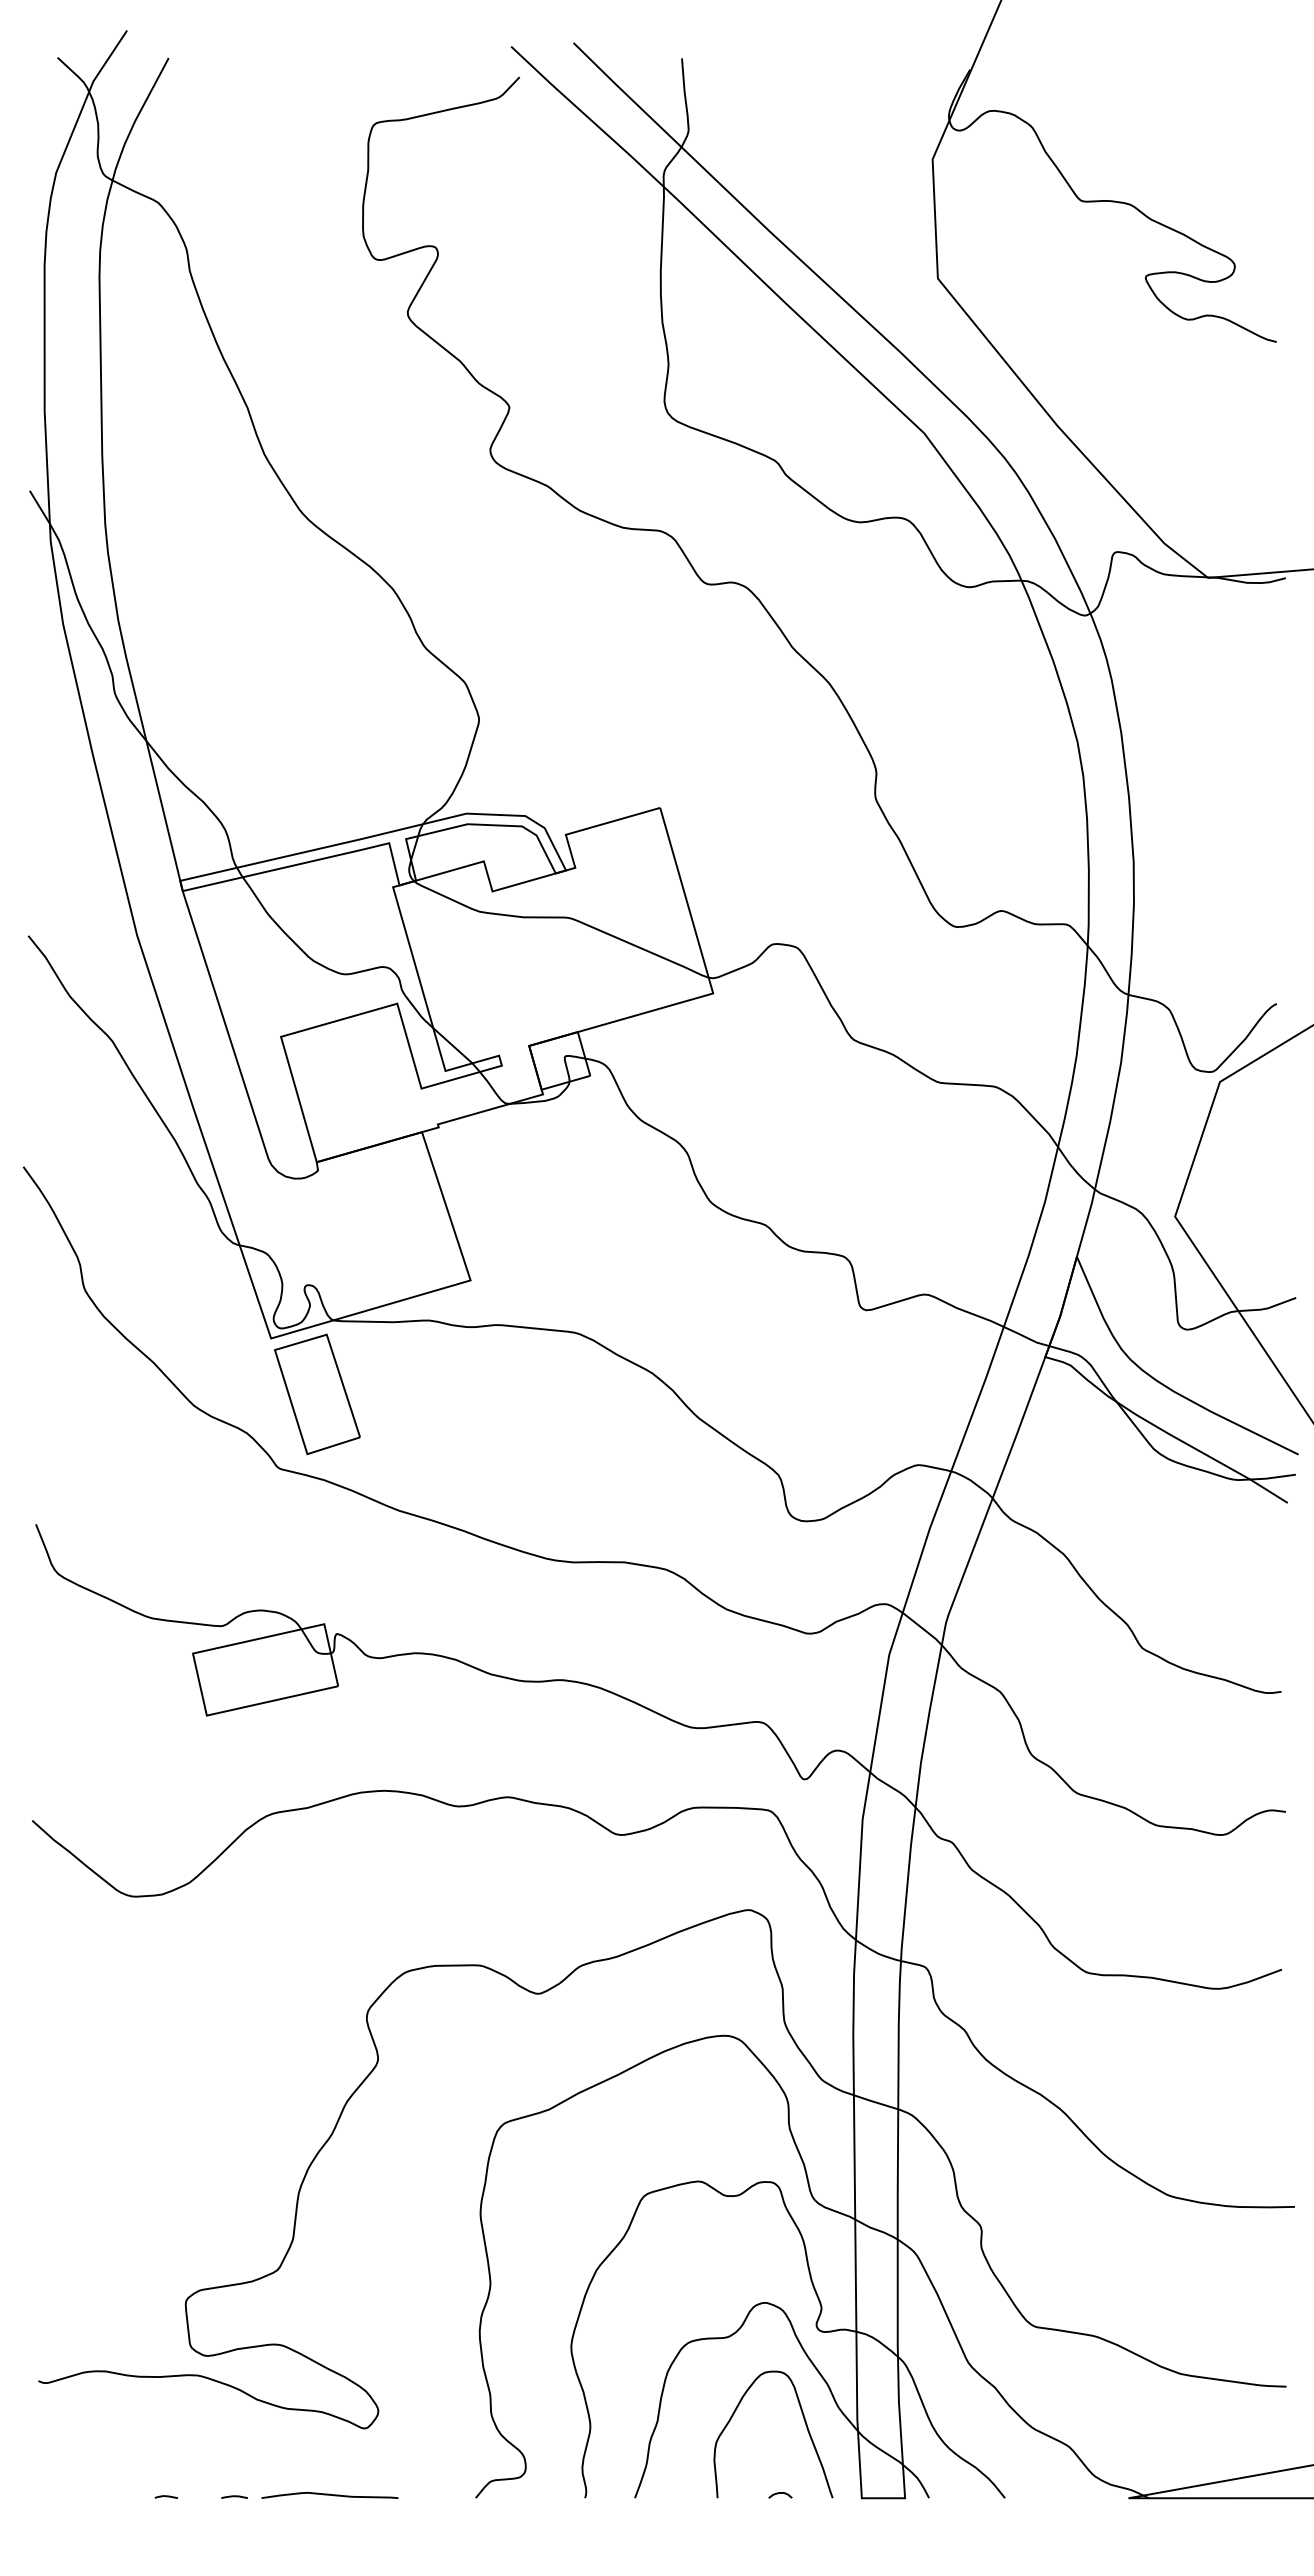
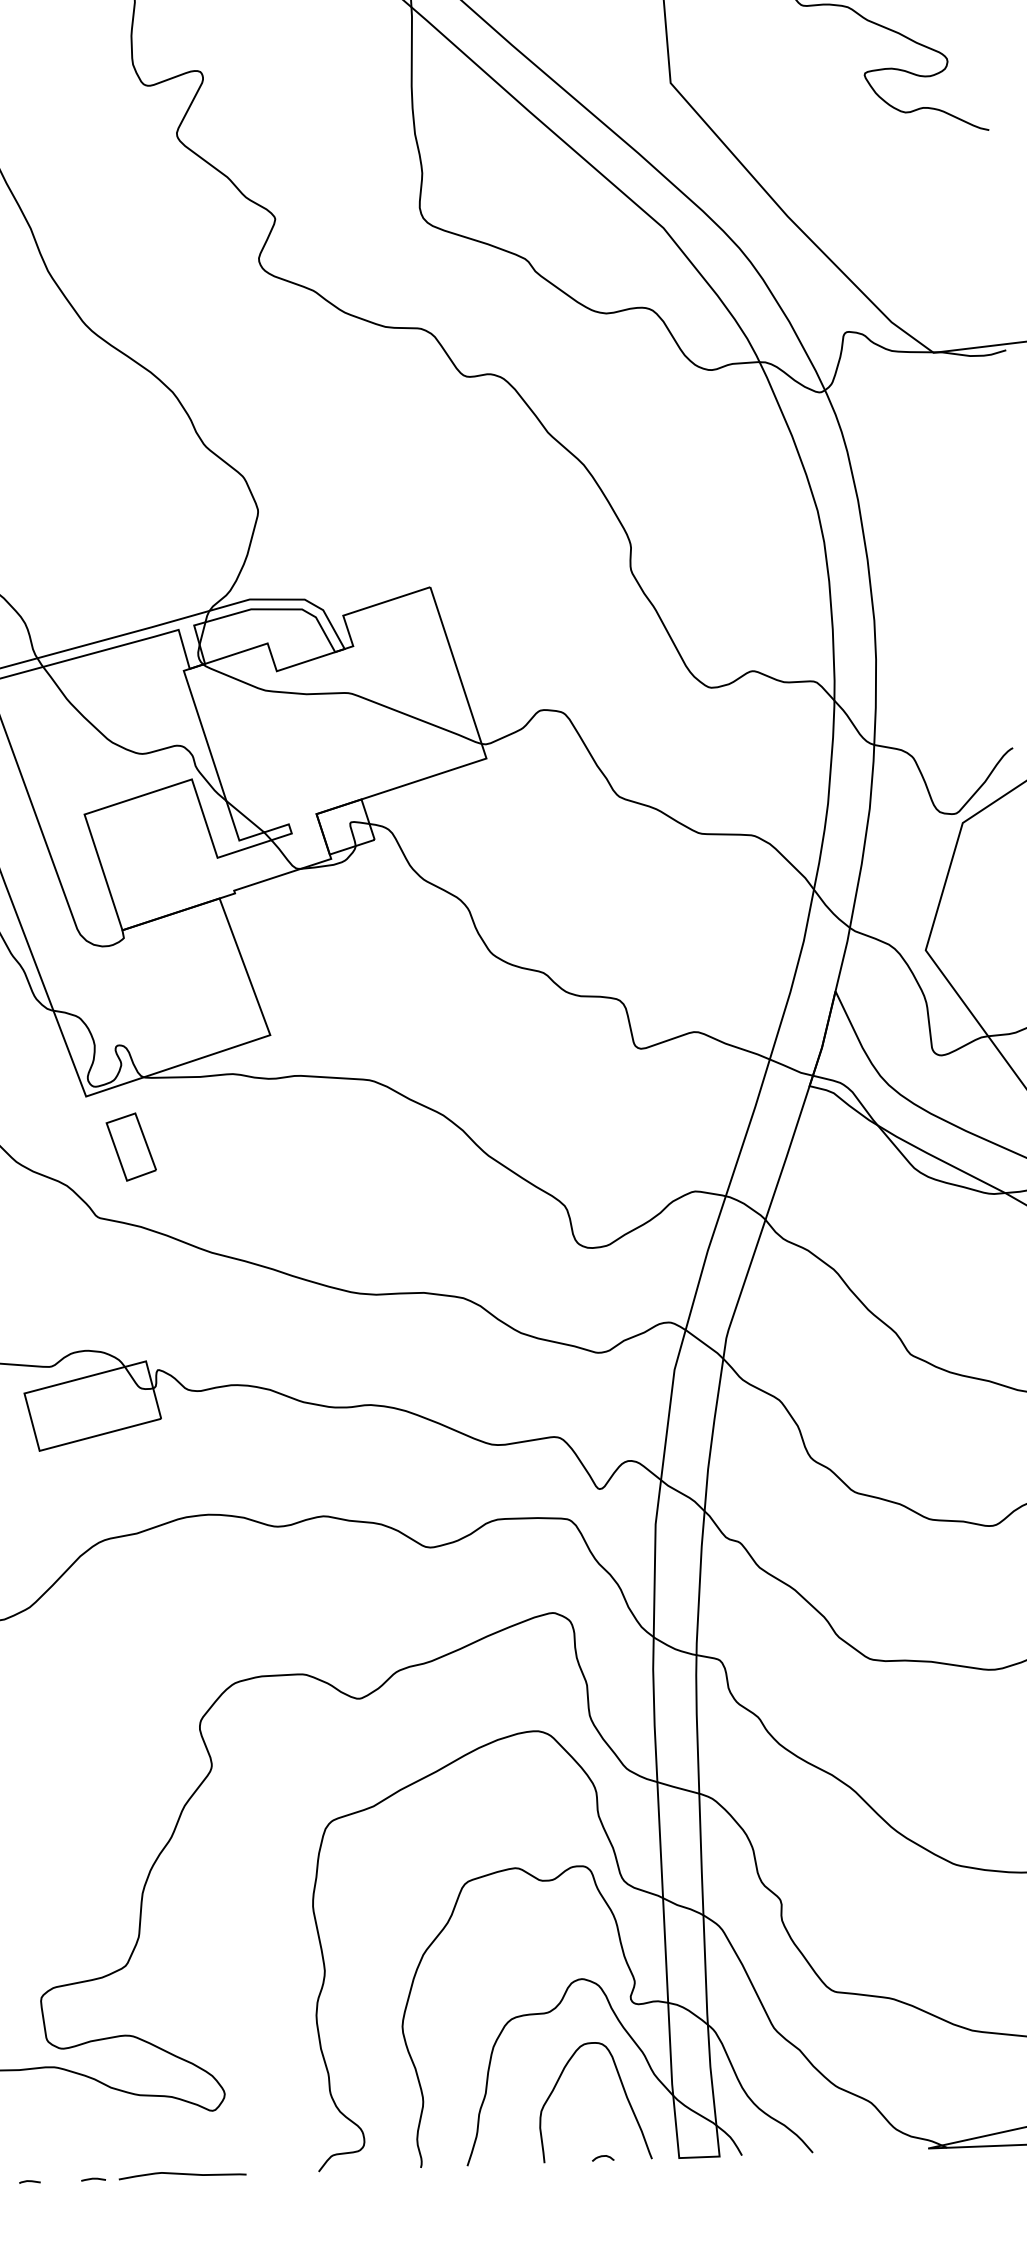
part: (317, 1394) -> (131, 1147), size x0.6

